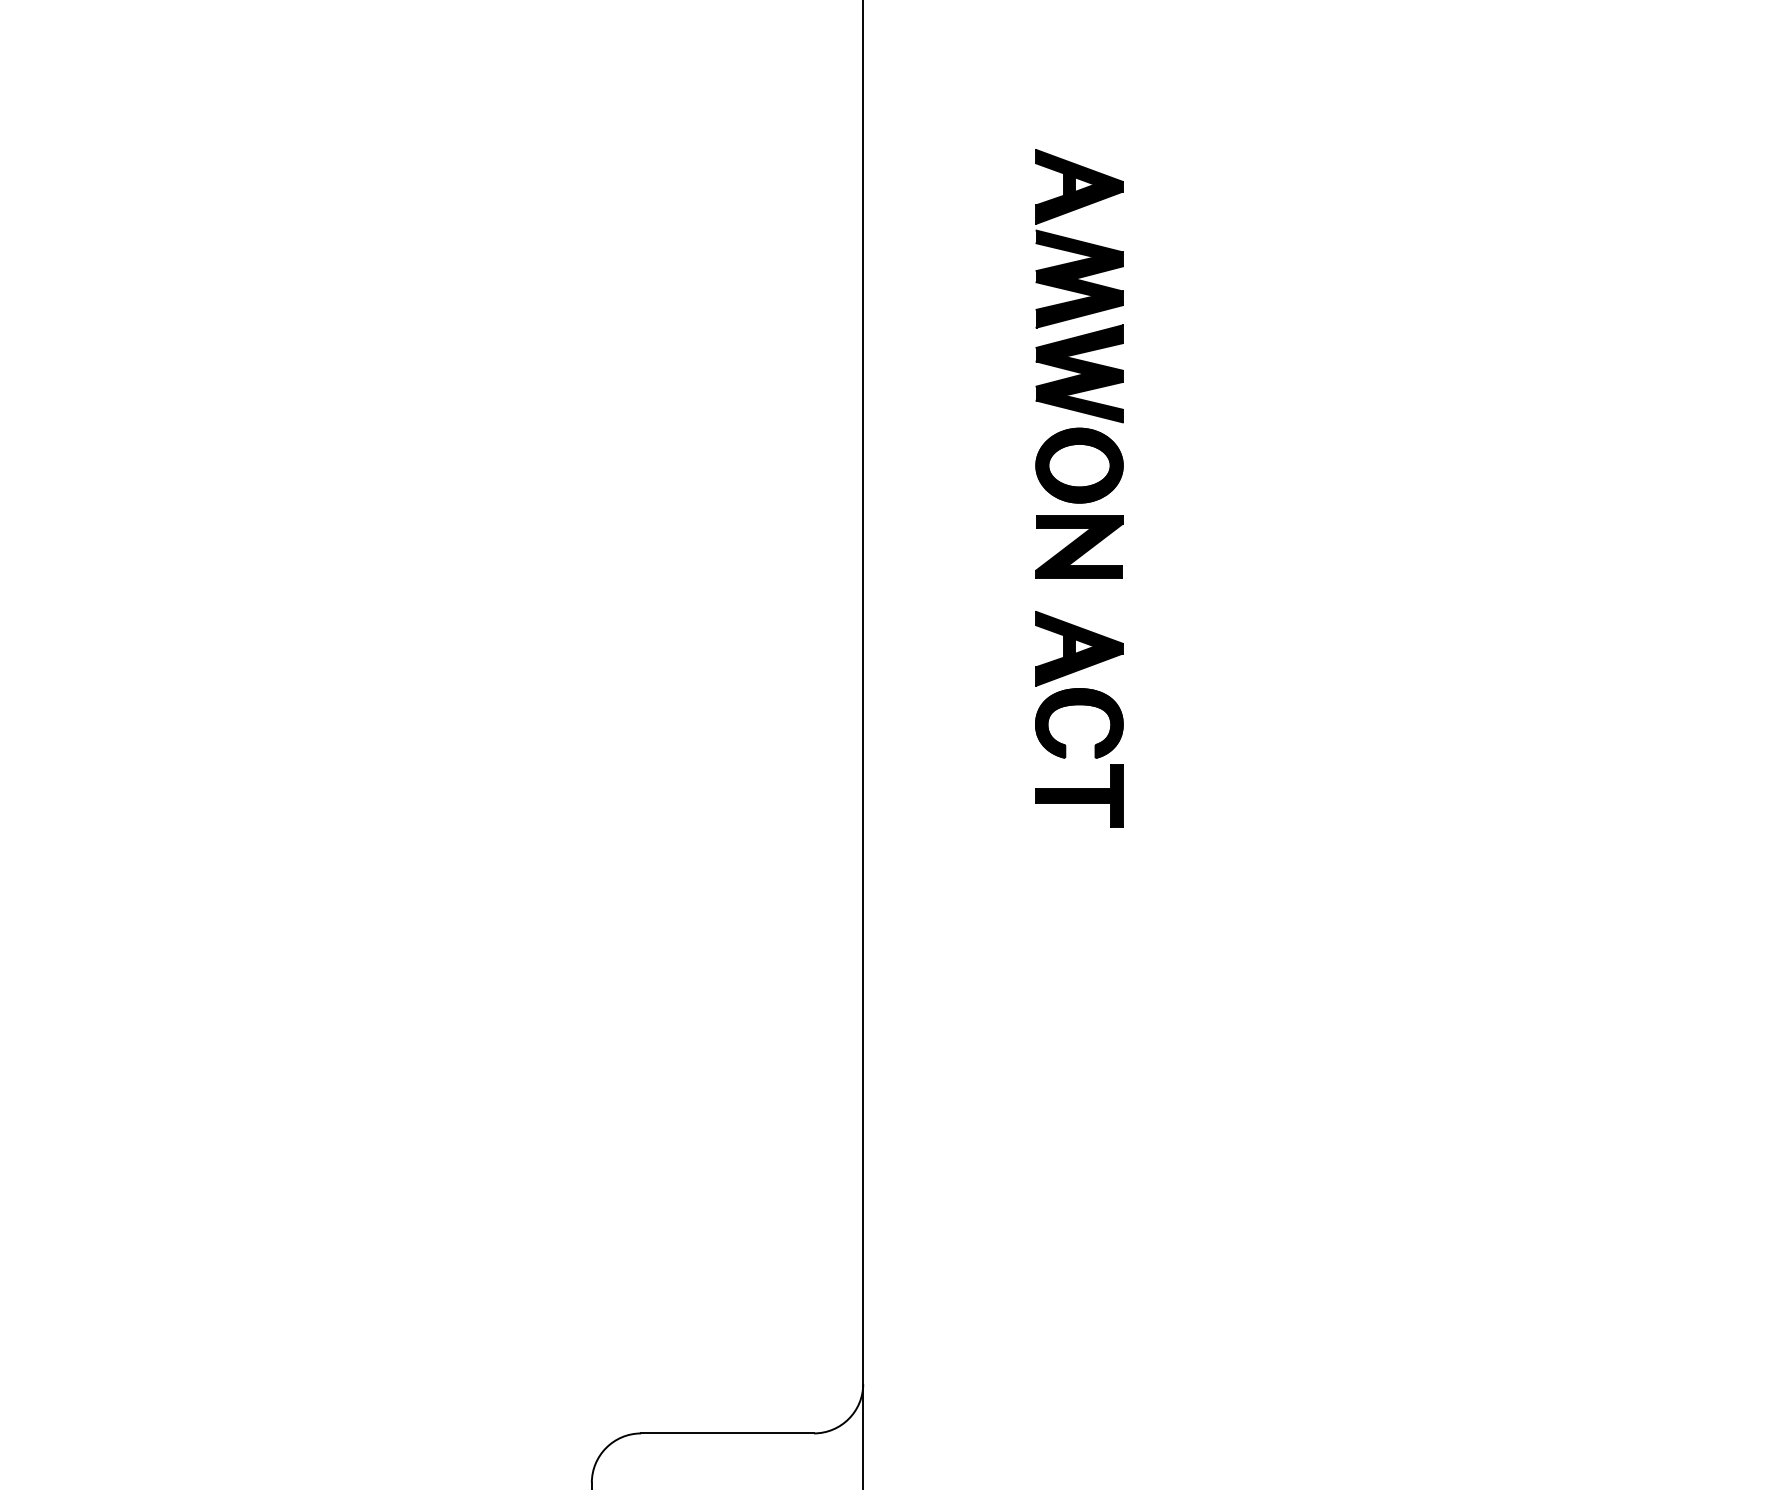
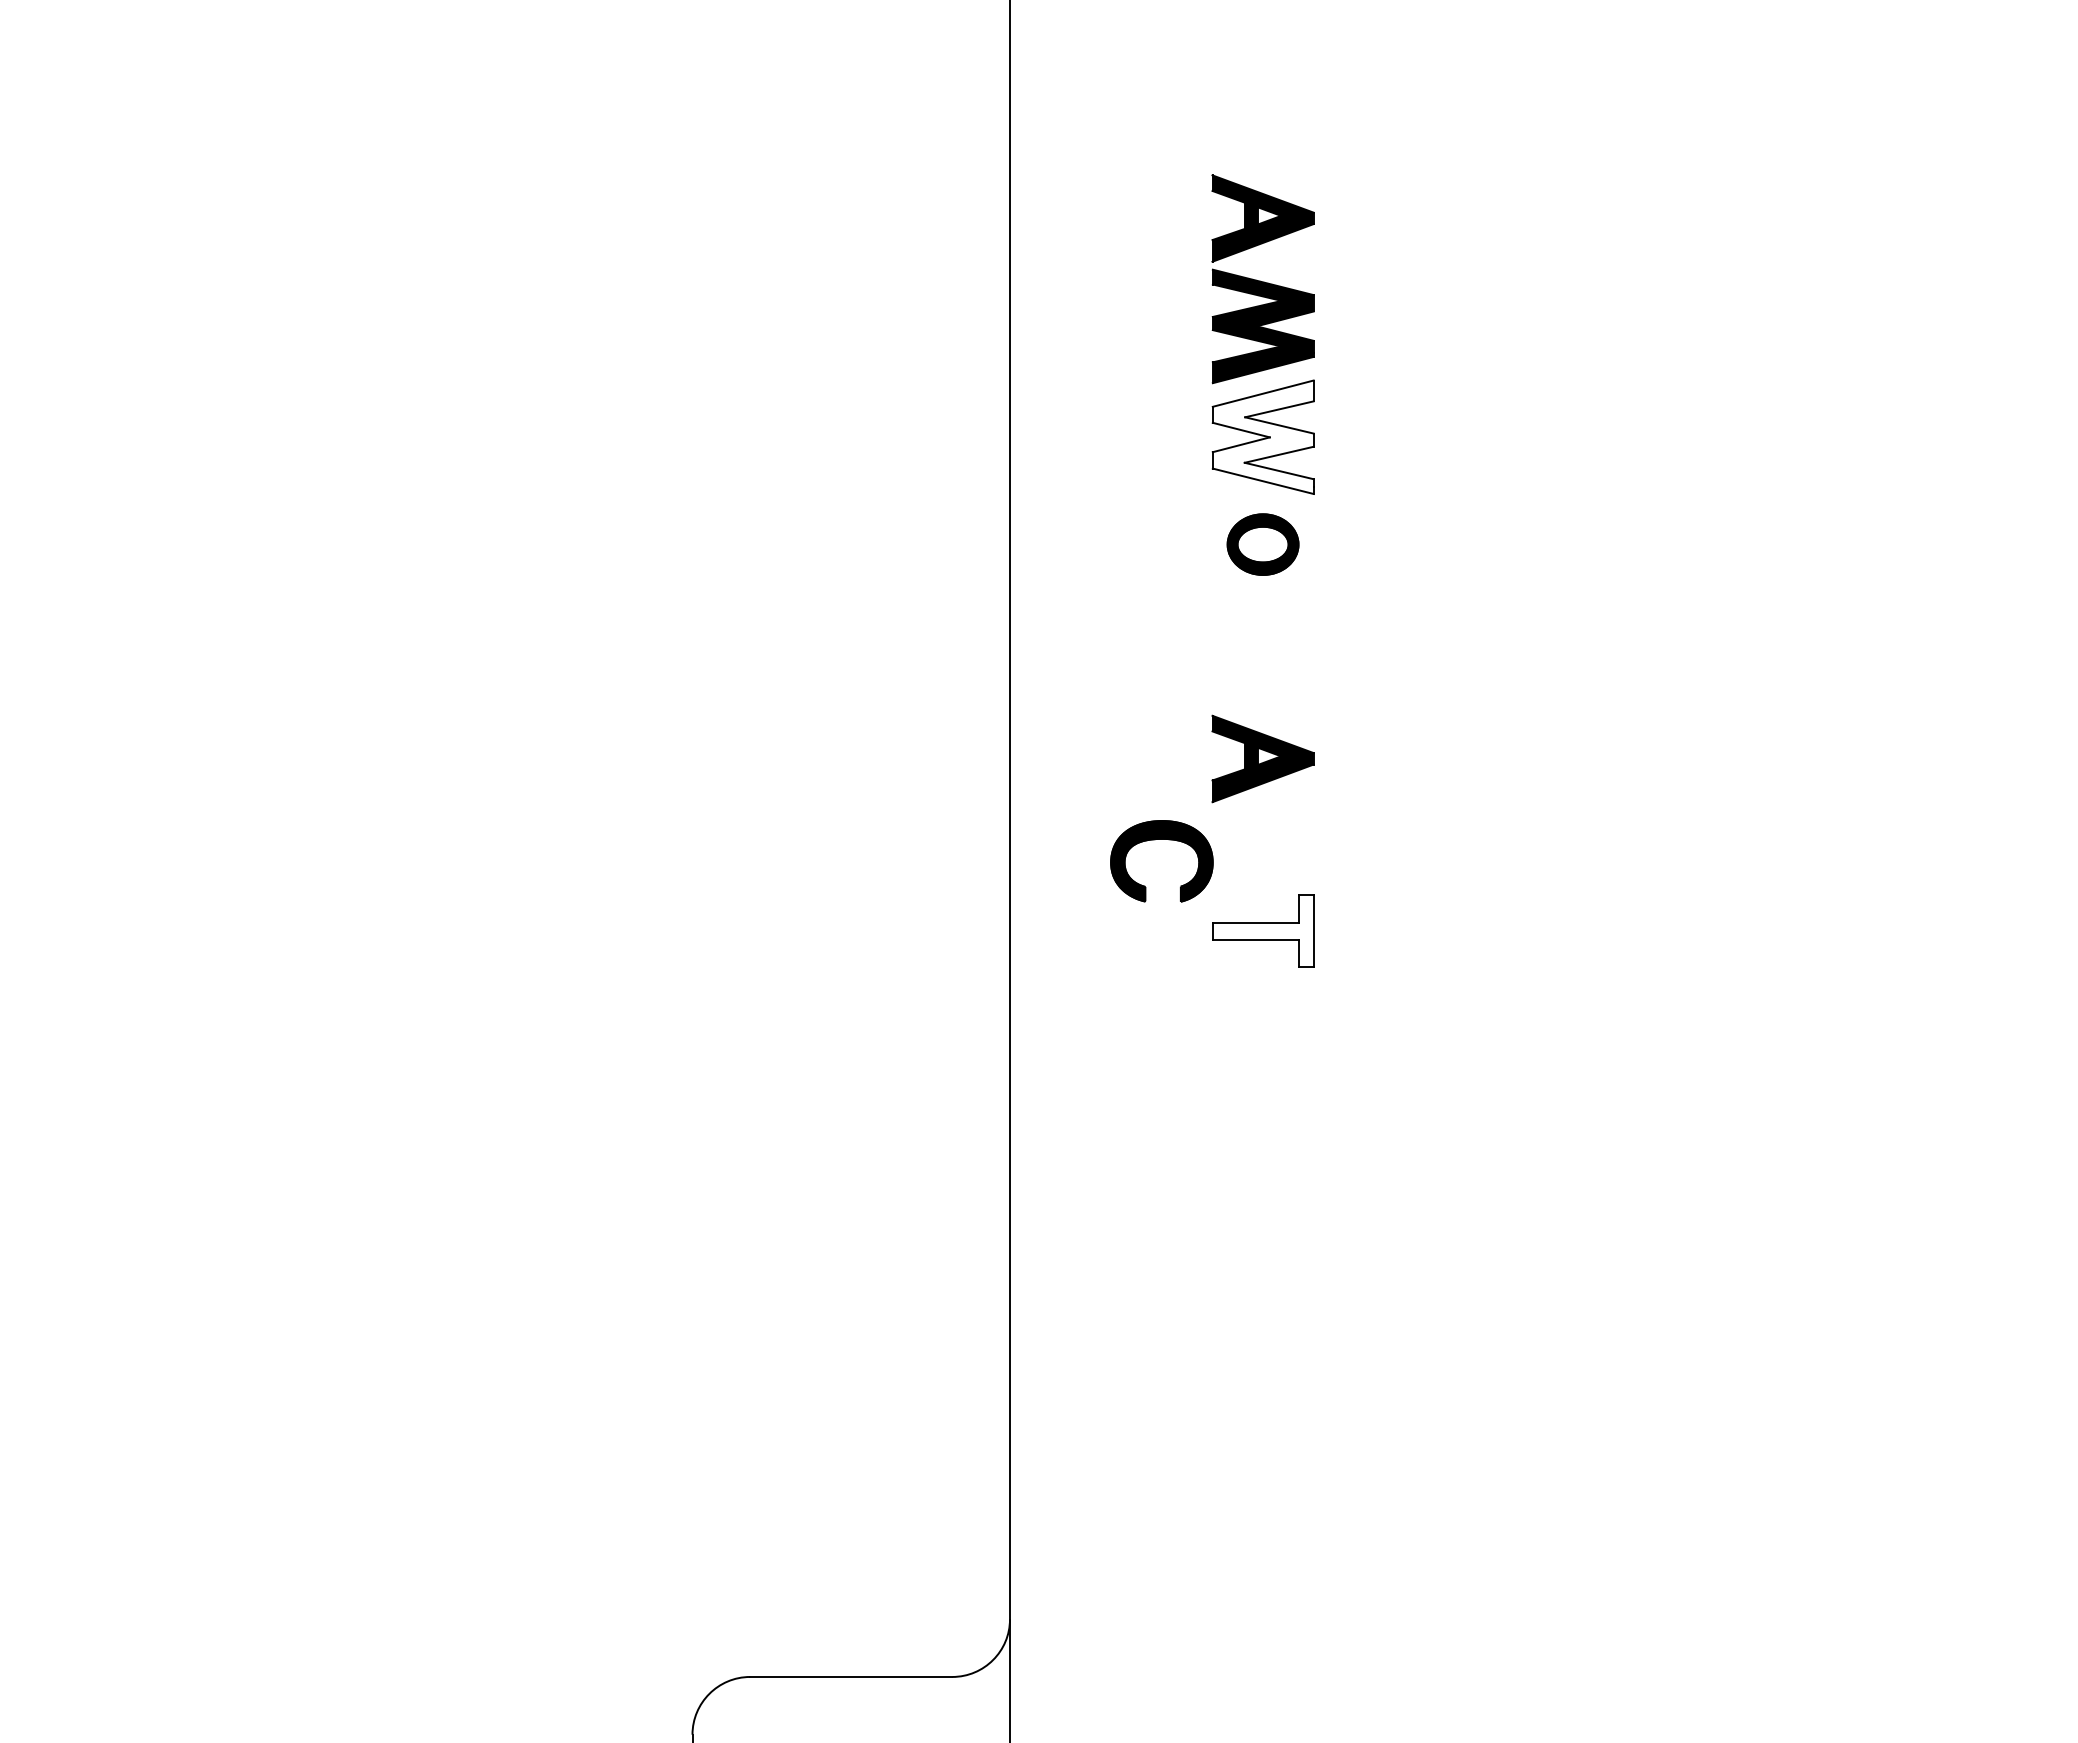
fill: (1079, 374) -> (1262, 437), removed
part: (1079, 465) -> (1262, 544), size x0.7
part: (1079, 546) -> (1262, 639), removed
part: (1073, 705) -> (1155, 840), moved
fill: (1079, 796) -> (1262, 931), removed

